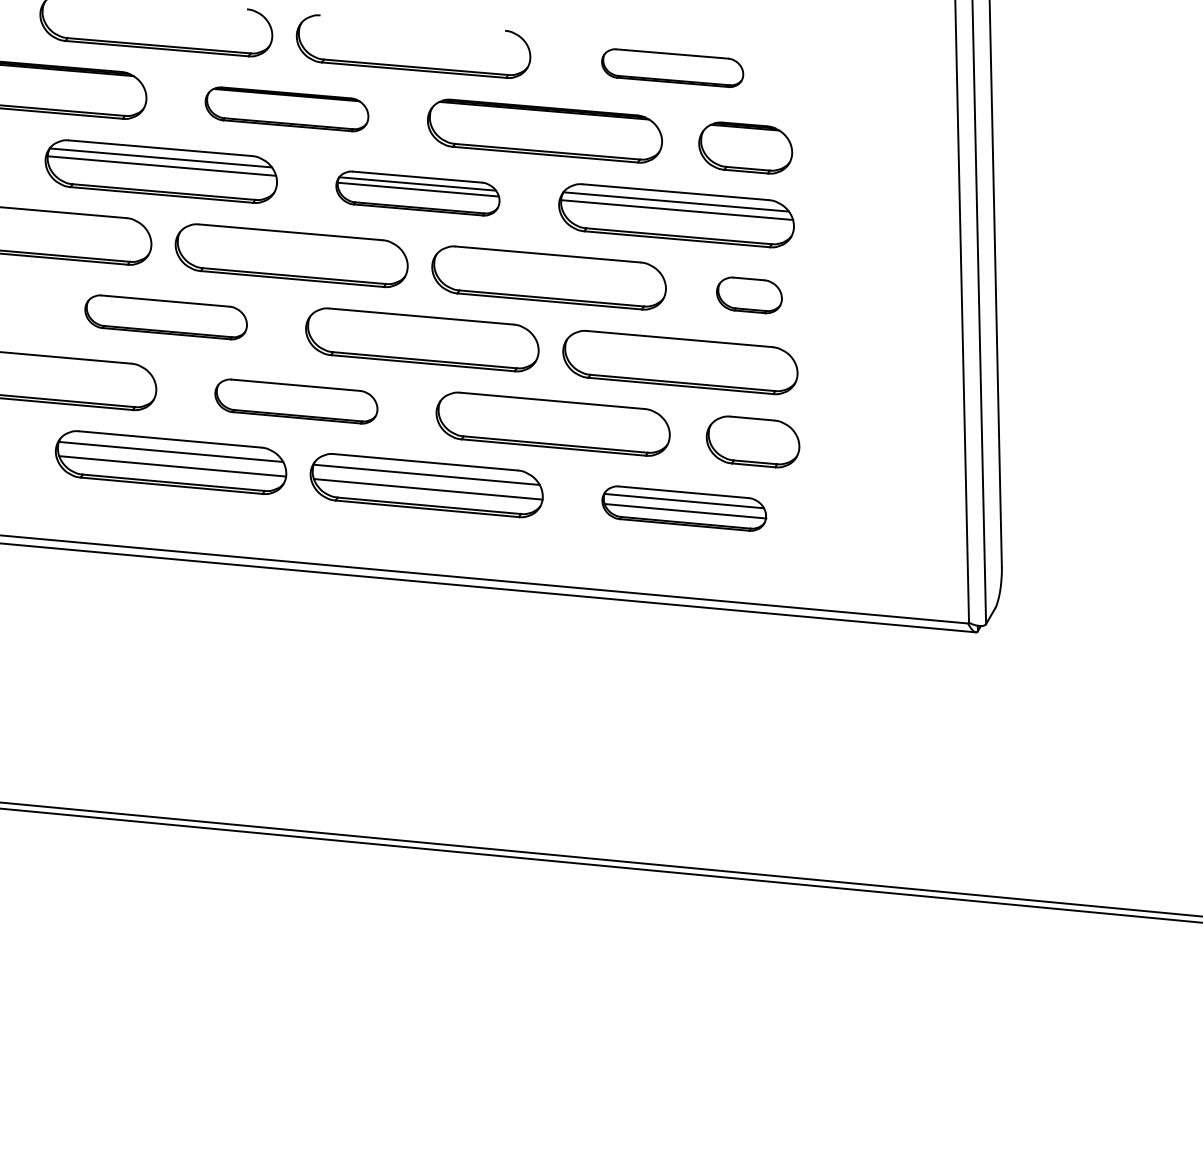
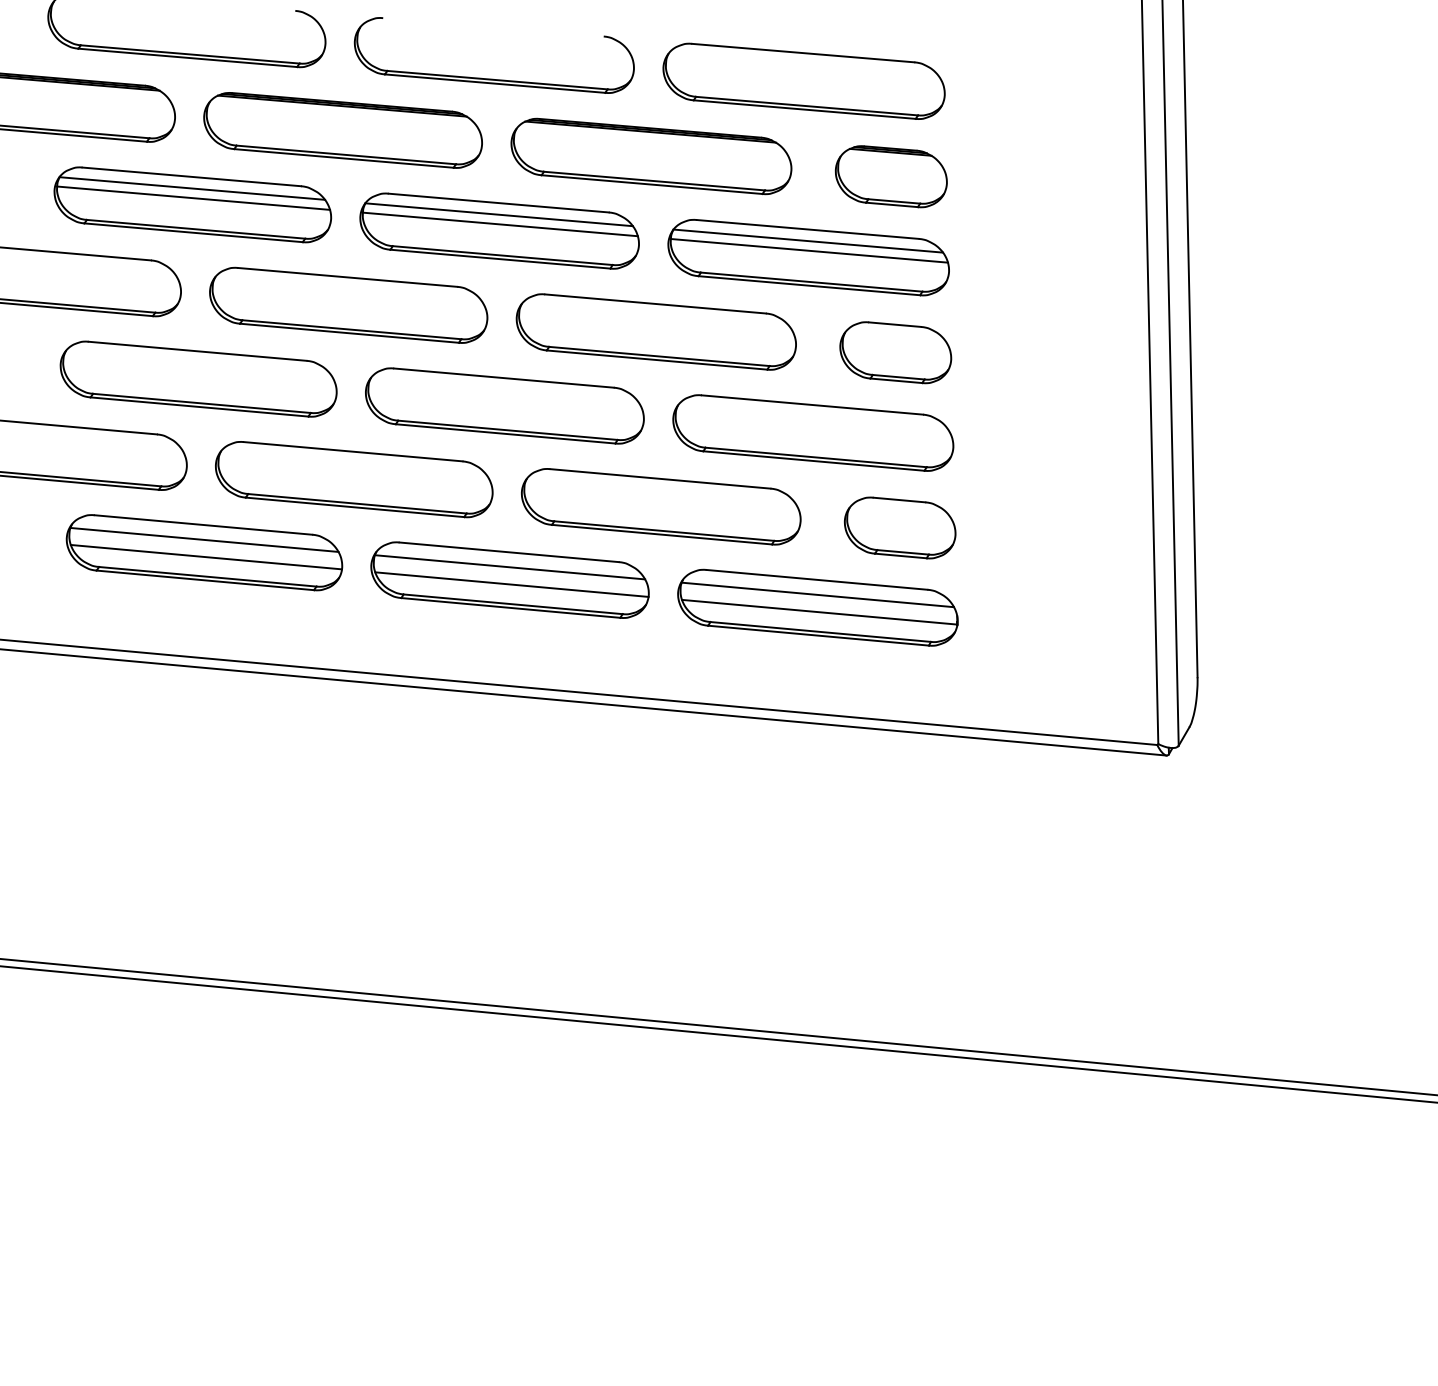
part: (672, 67) -> (803, 80), size x1.67
part: (286, 109) -> (342, 130), size x1.43
part: (417, 193) -> (499, 230), size x1.43
part: (749, 295) -> (895, 352), size x1.43
part: (166, 316) -> (198, 378), size x1.43
part: (296, 401) -> (354, 479), size x1.43
part: (683, 508) -> (817, 607), size x1.43

